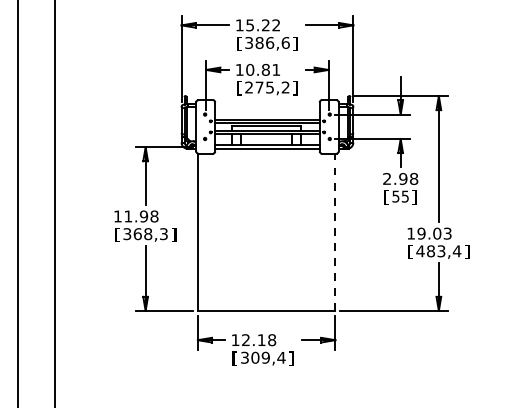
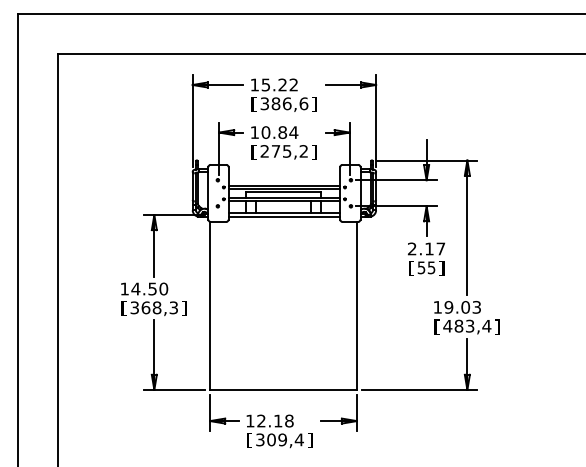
text: (275, 69) -> (293, 132), 10.81 -> 10.84
text: (408, 178) -> (435, 248), 2.98 -> 2.17
text: (141, 215) -> (149, 288), 11.98 -> 14.50
line: (334, 231) -> (356, 305), dashed -> solid

